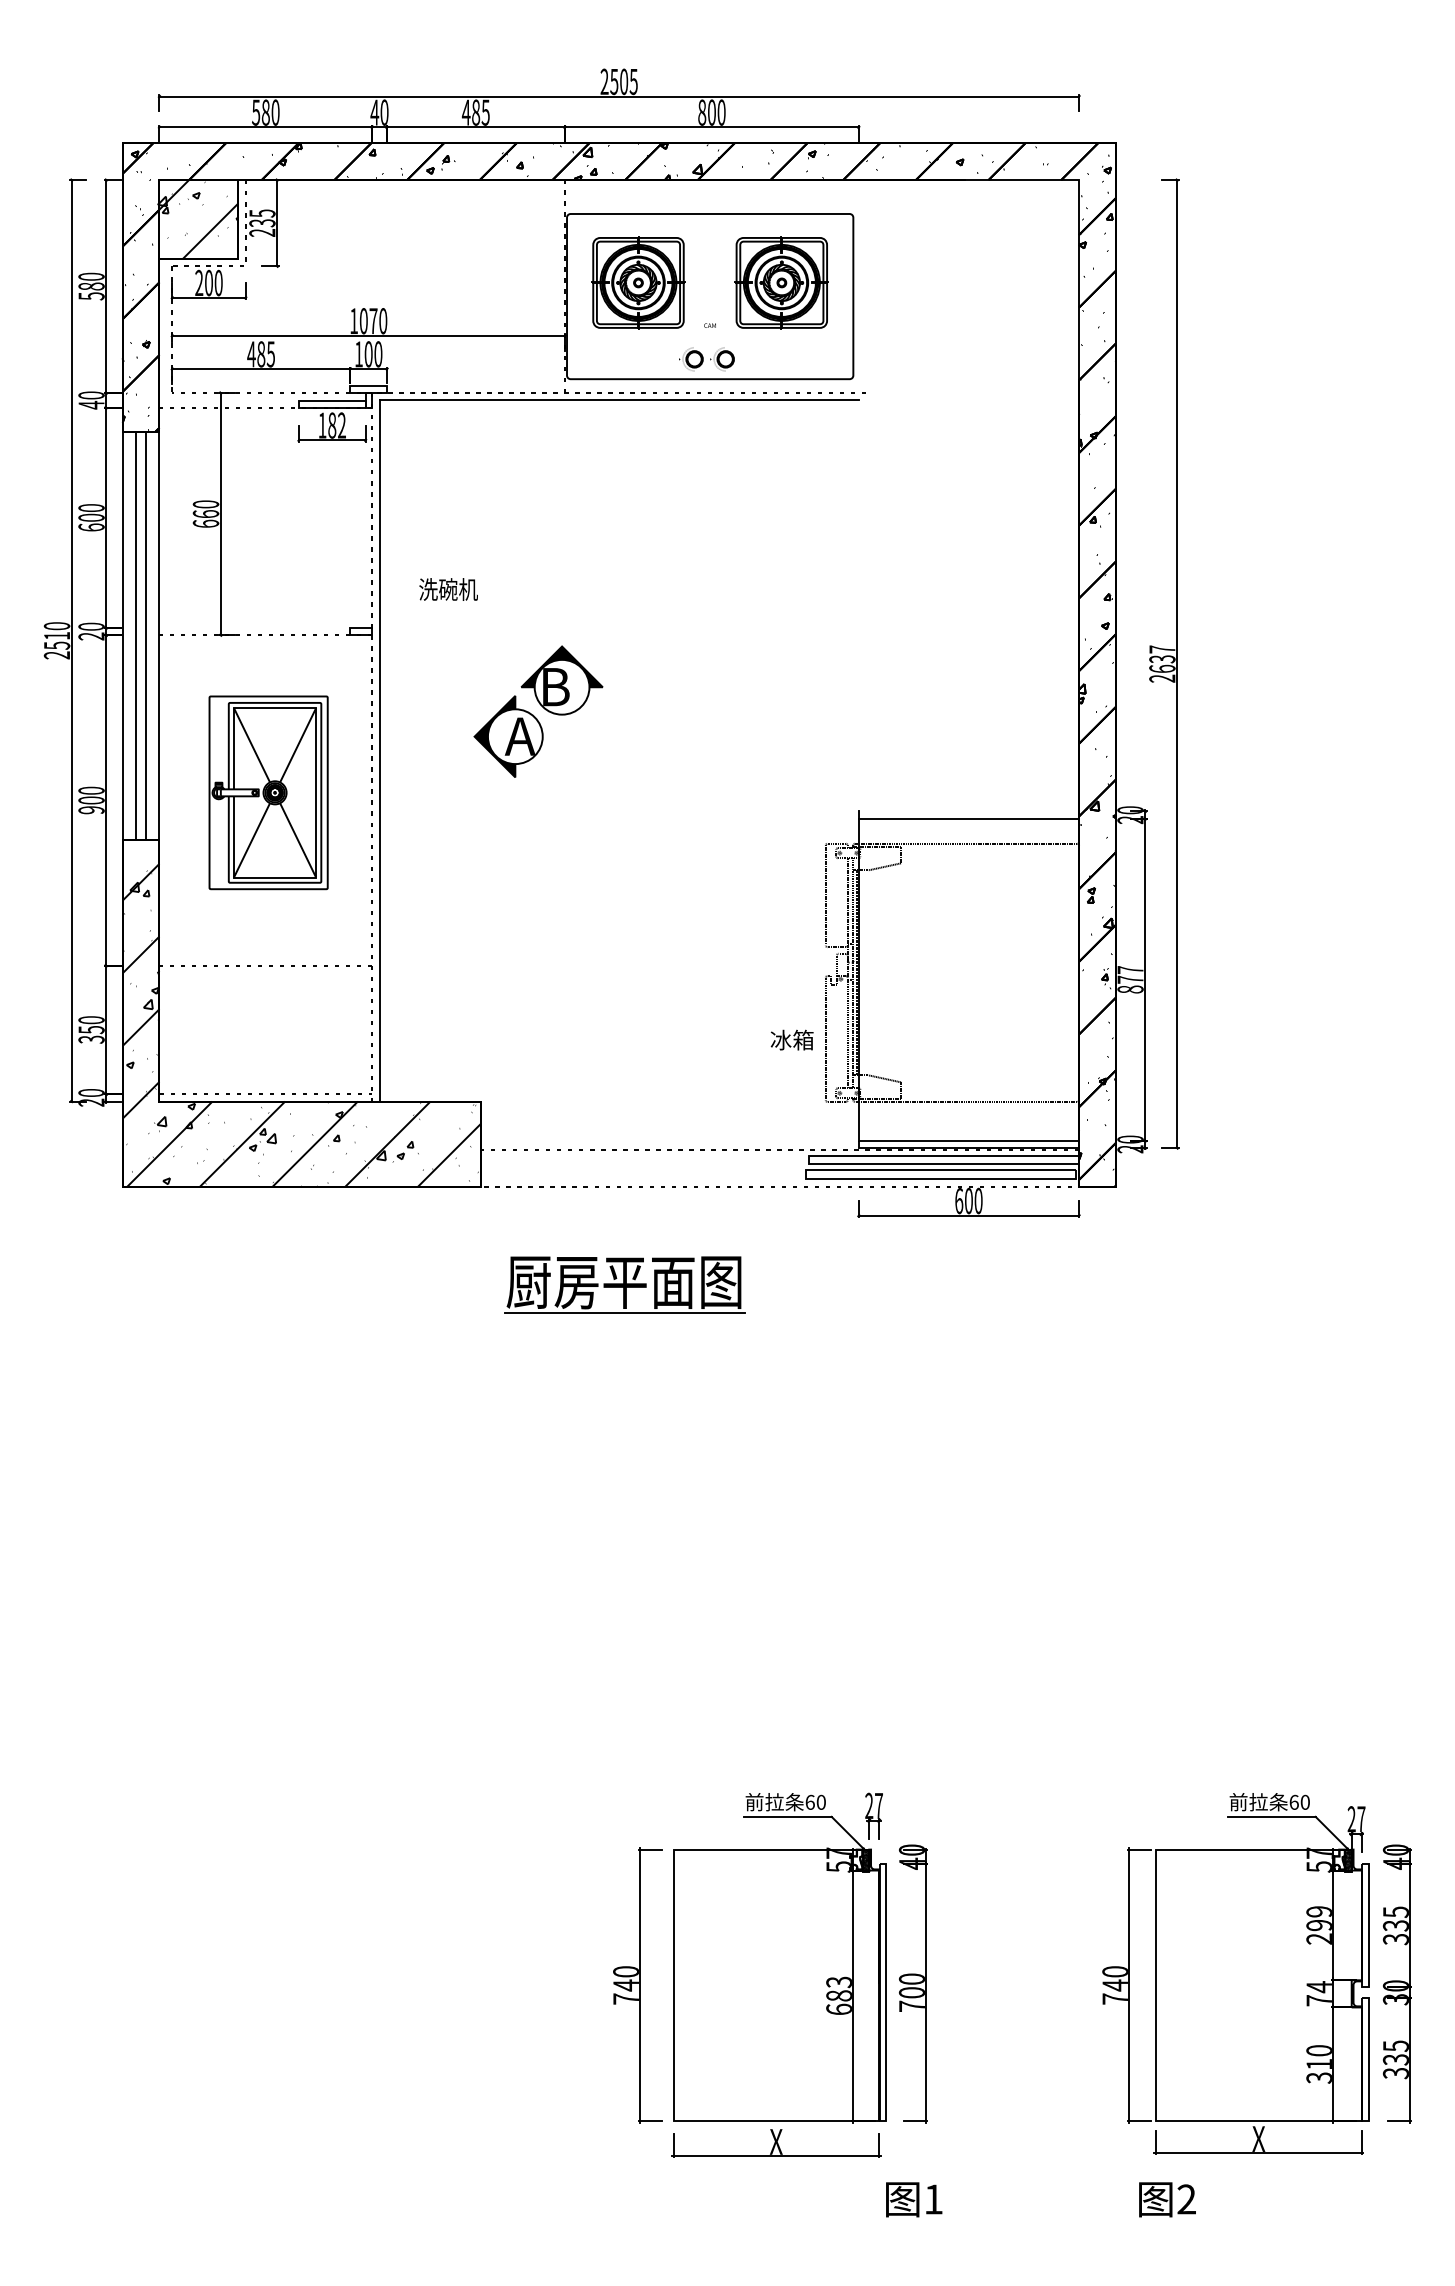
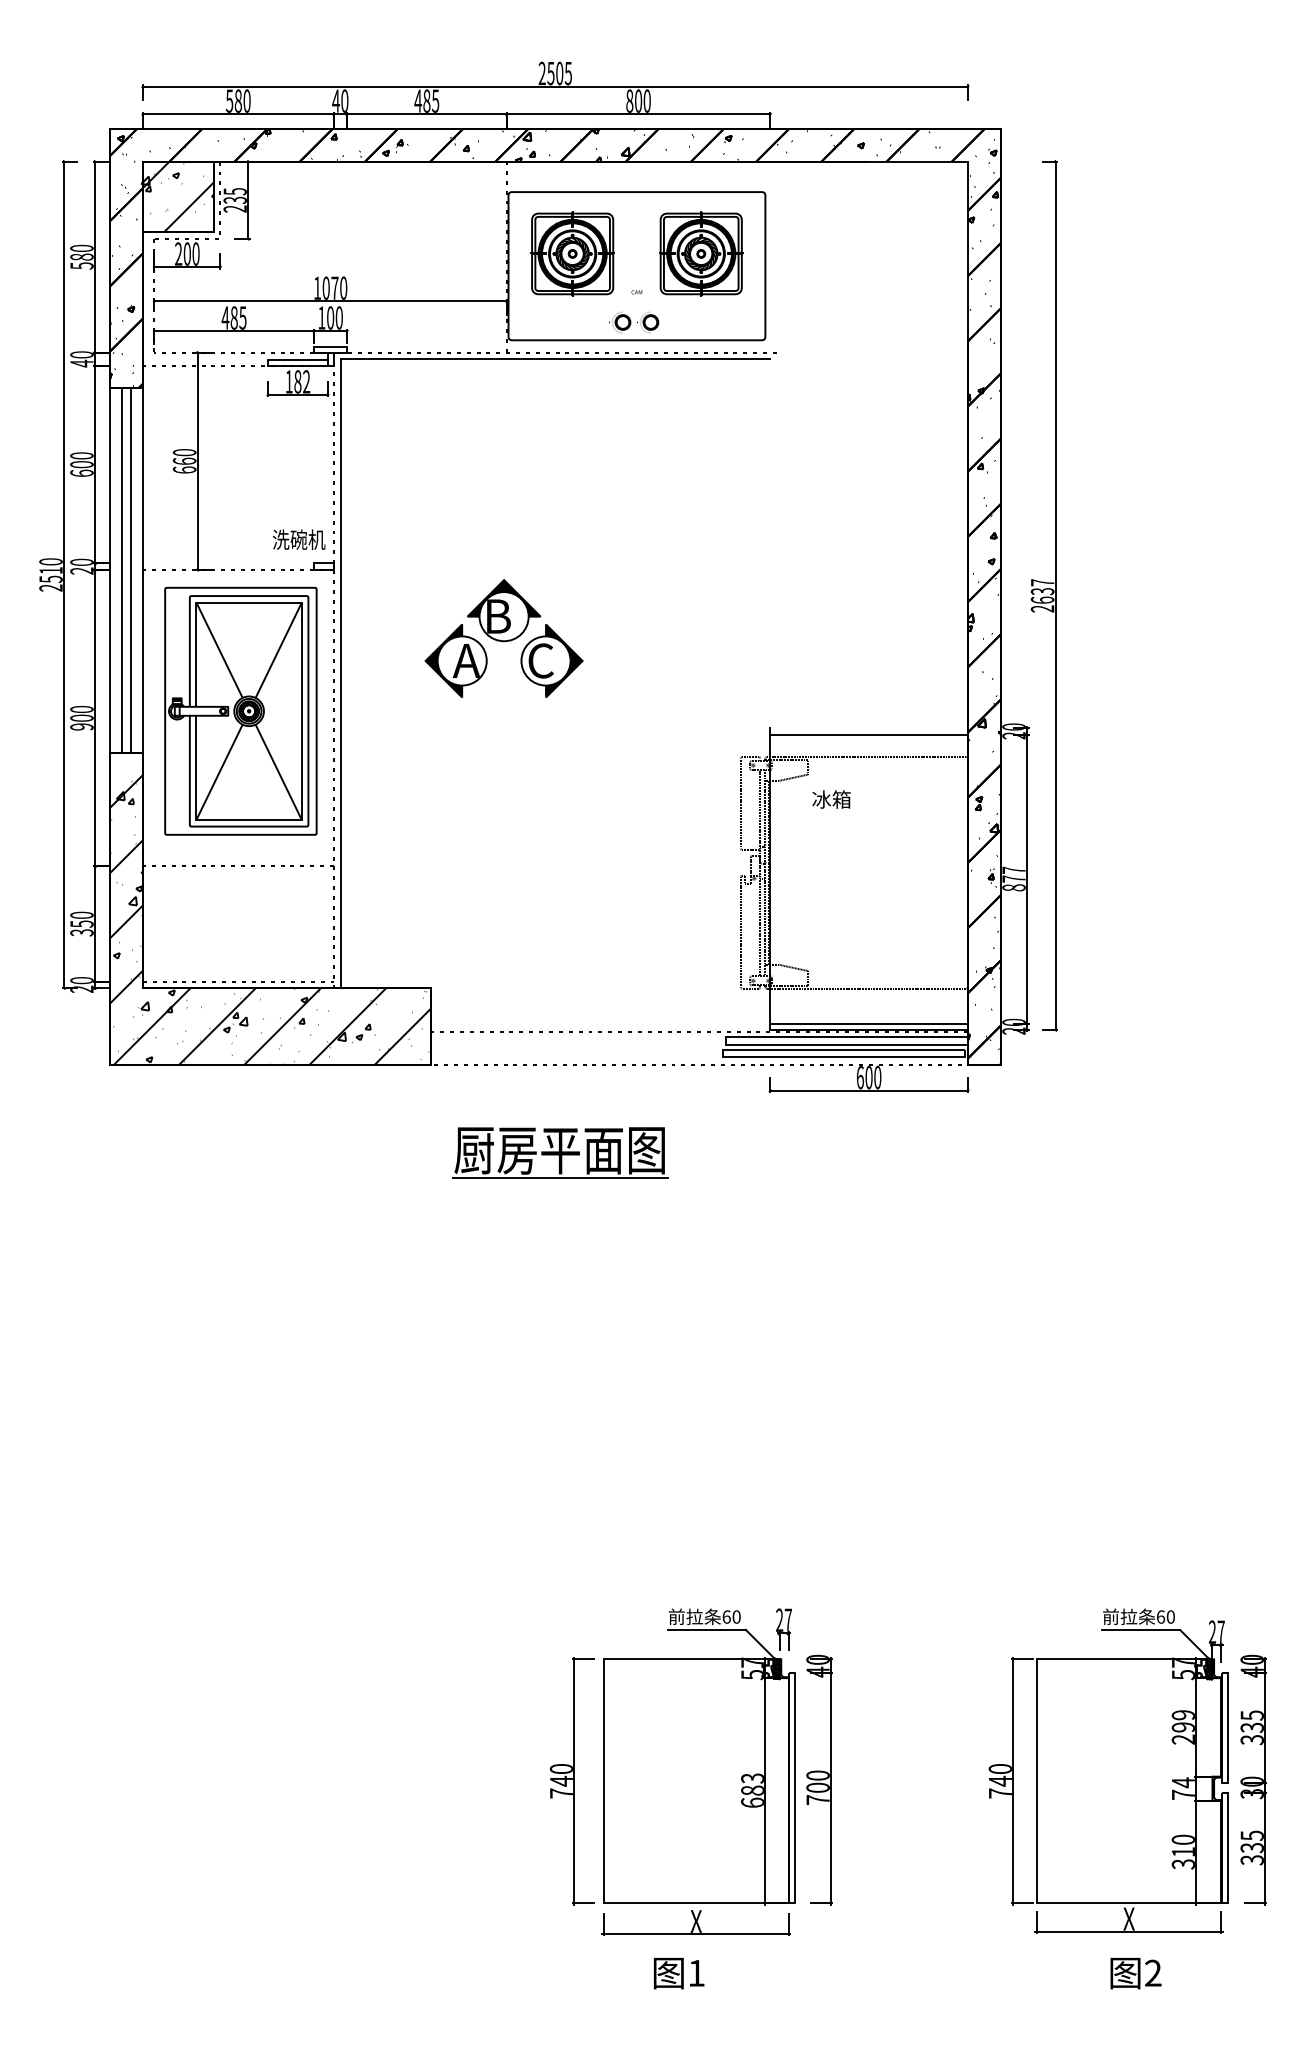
text: (448, 589) -> (299, 539), moved
part: (615, 736) -> (552, 660), added
part: (268, 792) -> (240, 711), size x1.43
text: (791, 1039) -> (831, 798), moved
text: (914, 2199) -> (679, 1973), moved
text: (1167, 2199) -> (1136, 1973), moved

